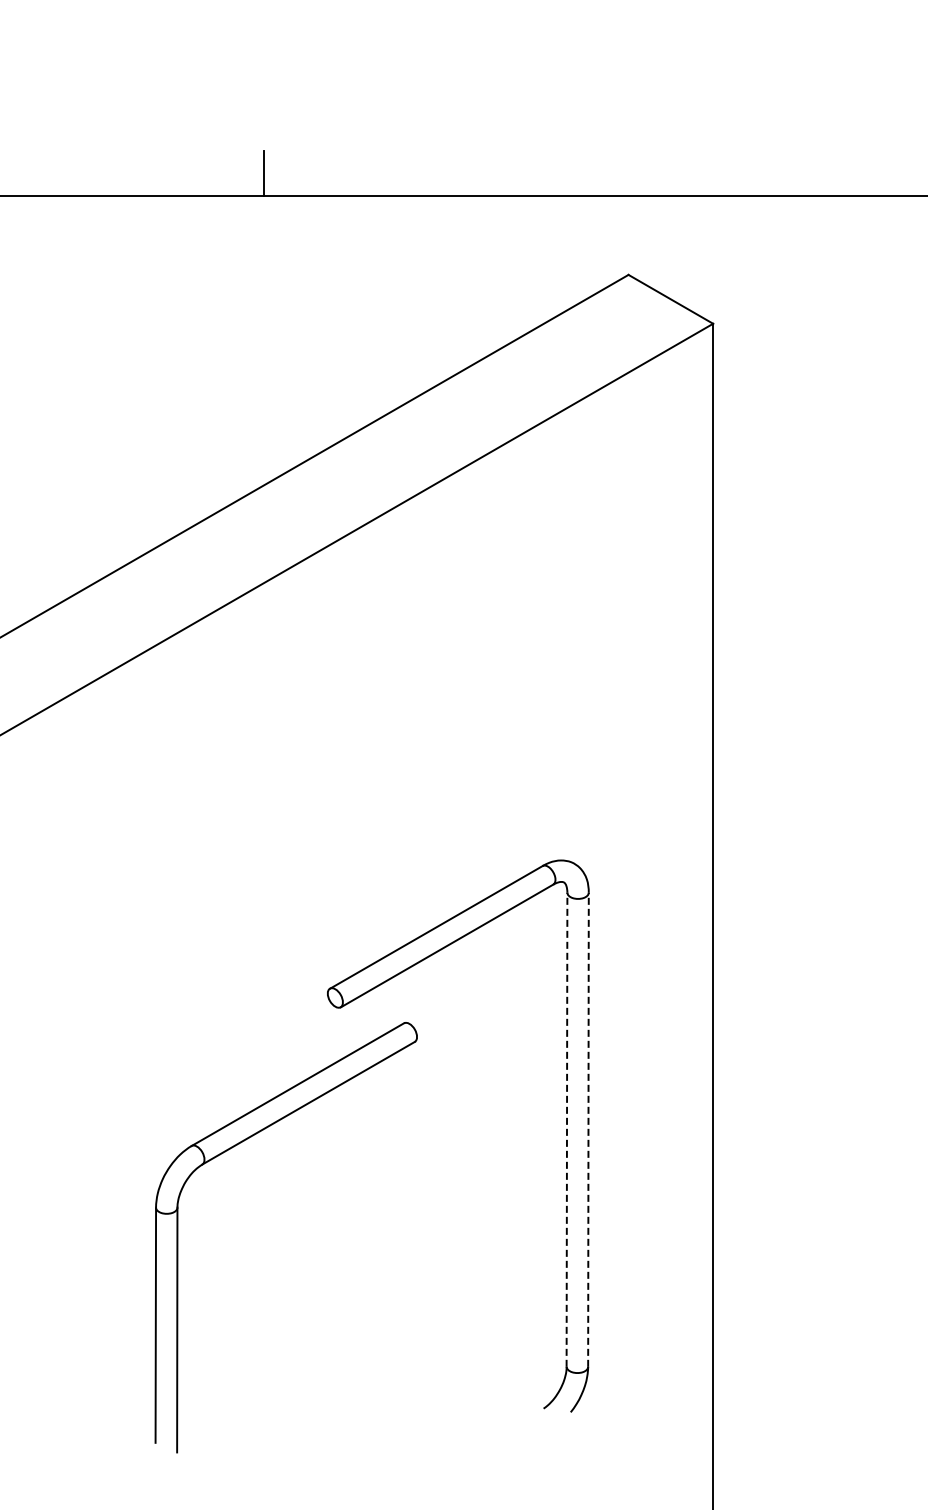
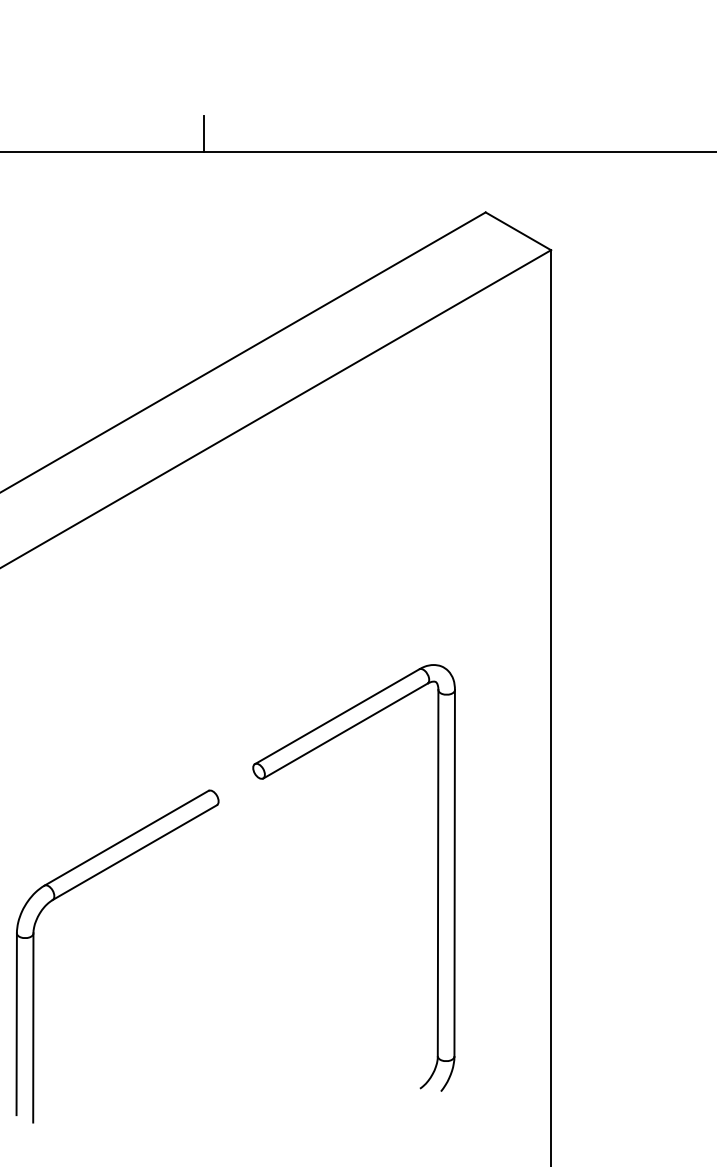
line: (566, 1129) -> (437, 872), dashed -> solid
line: (588, 1129) -> (454, 872), dashed -> solid
part: (234, 1147) -> (77, 886), moved

